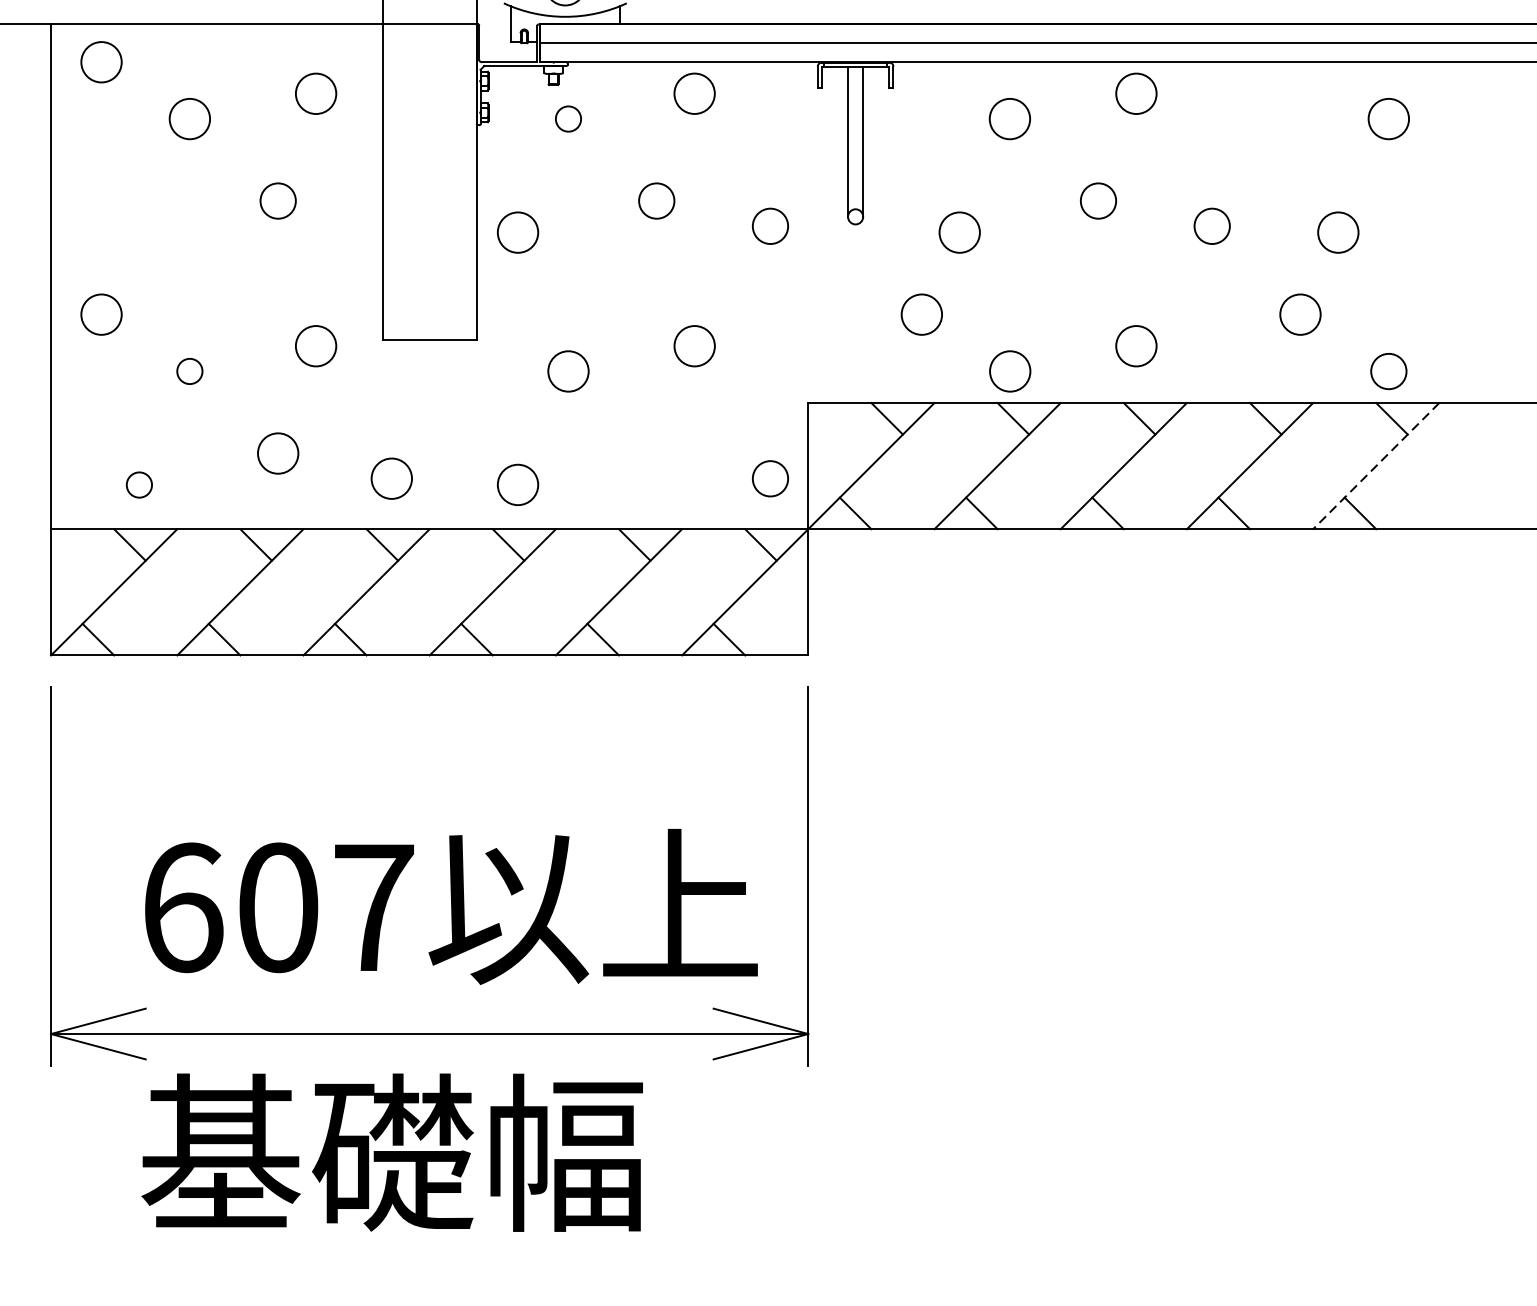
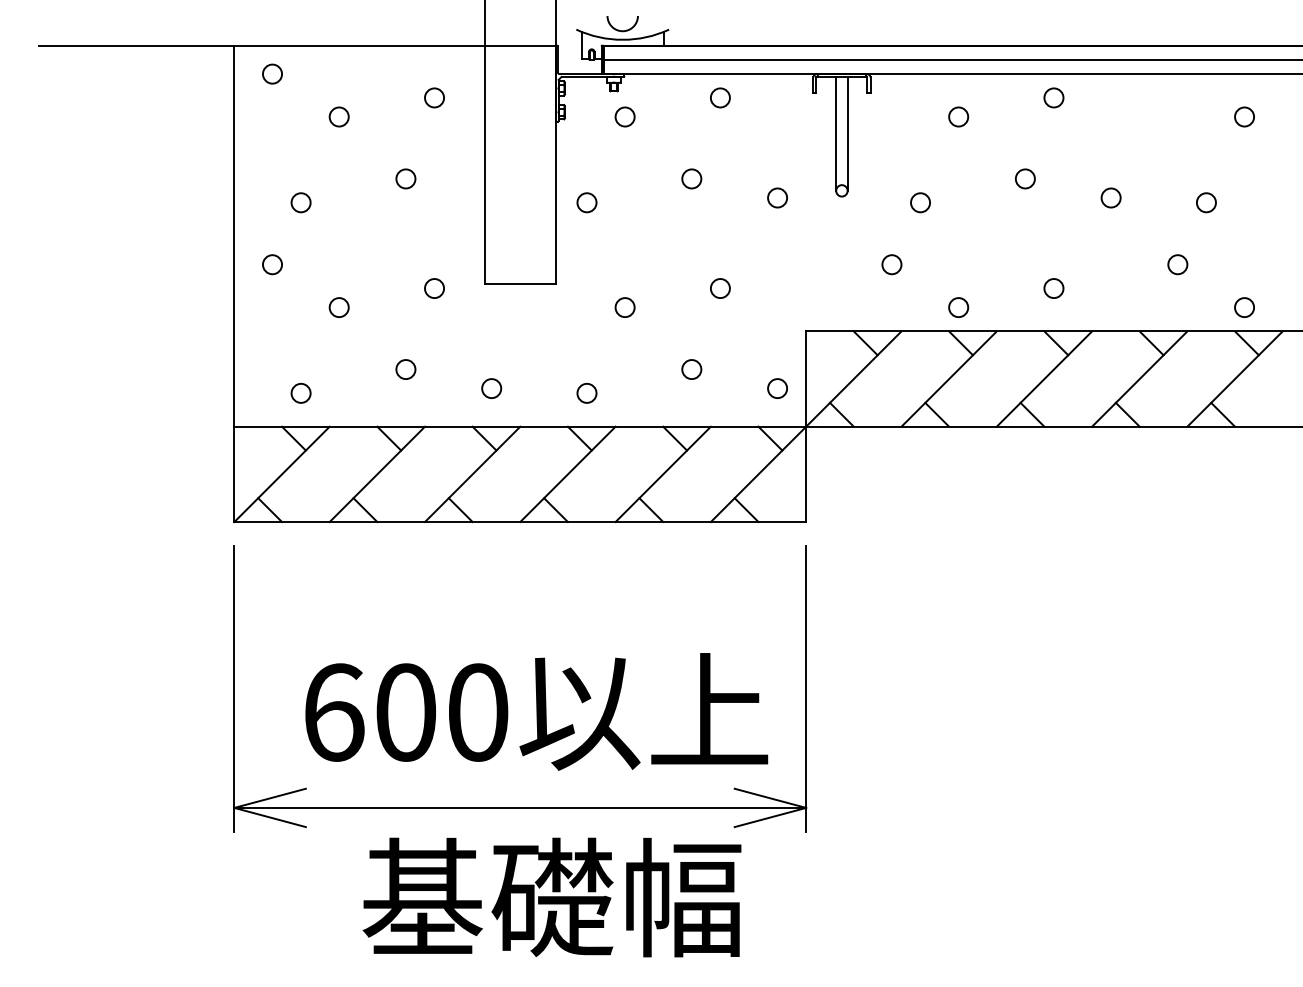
circle: (101, 61) -> (272, 73), size x0.62
circle: (316, 93) -> (434, 97), size x0.62
circle: (694, 93) -> (720, 97), size x0.62
circle: (1135, 93) -> (1053, 97), size x0.62
circle: (188, 118) -> (338, 116), size x0.62
circle: (1009, 118) -> (958, 116), size x0.62
circle: (1388, 118) -> (1244, 116), size x0.62
circle: (277, 200) -> (405, 178), size x0.71
circle: (656, 200) -> (691, 178), size x0.71
circle: (1098, 200) -> (1025, 178), size x0.71
circle: (770, 225) -> (777, 197), size x0.71
circle: (1211, 225) -> (1110, 197), size x0.71
circle: (138, 232) -> (300, 202), added
circle: (517, 232) -> (586, 202), size x0.62
circle: (959, 232) -> (920, 202), size x0.62
circle: (1337, 232) -> (1205, 202), size x0.62
circle: (101, 314) -> (272, 264), size x0.62
circle: (921, 314) -> (891, 264), size x0.62
circle: (1300, 314) -> (1177, 264), size x0.62
circle: (316, 346) -> (434, 288), size x0.62
circle: (693, 346) -> (719, 288), size x0.62
circle: (1135, 346) -> (1053, 288), size x0.62
circle: (567, 371) -> (624, 307), size x0.62
circle: (1009, 371) -> (958, 307), size x0.62
circle: (1388, 371) -> (1244, 307), size x0.71
circle: (277, 453) -> (405, 369), size x0.62
circle: (656, 453) -> (691, 369), added
line: (1375, 466) -> (1234, 379), dashed -> solid
circle: (391, 478) -> (491, 388), size x0.62
circle: (770, 478) -> (777, 388), size x0.71
circle: (517, 485) -> (586, 393), size x0.62
text: (374, 907) -> (478, 712), 607 -> 600
text: (391, 1152) -> (551, 897), moved

